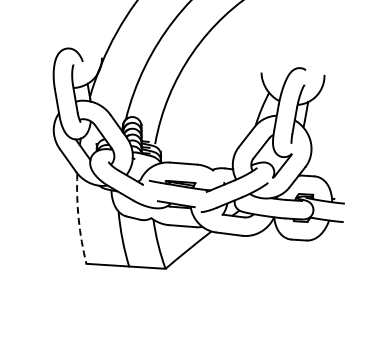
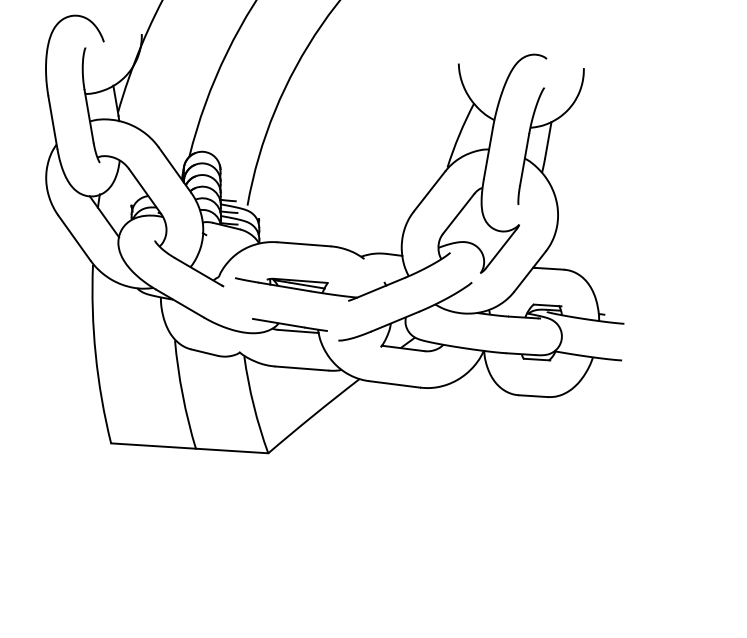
arc: (78, 219) -> (95, 355), dashed -> solid

